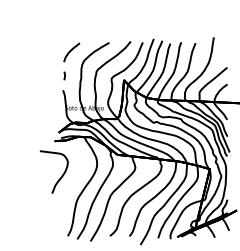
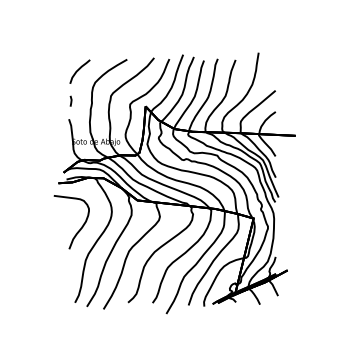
part: (61, 176) -> (80, 227), moved

